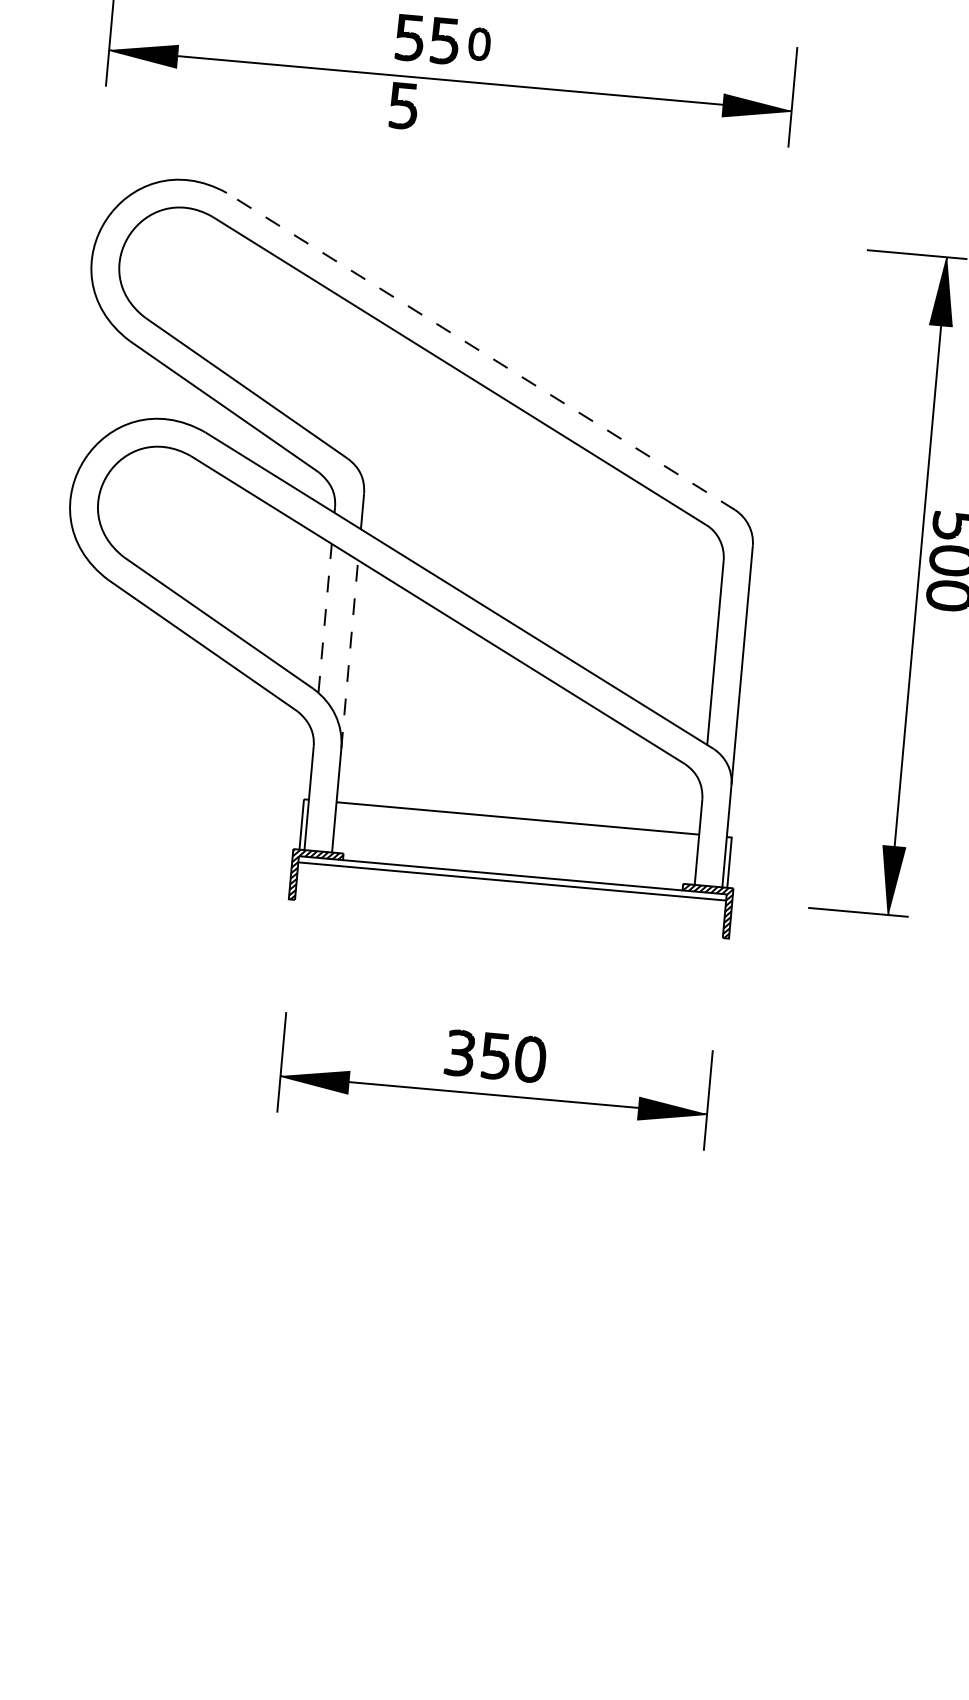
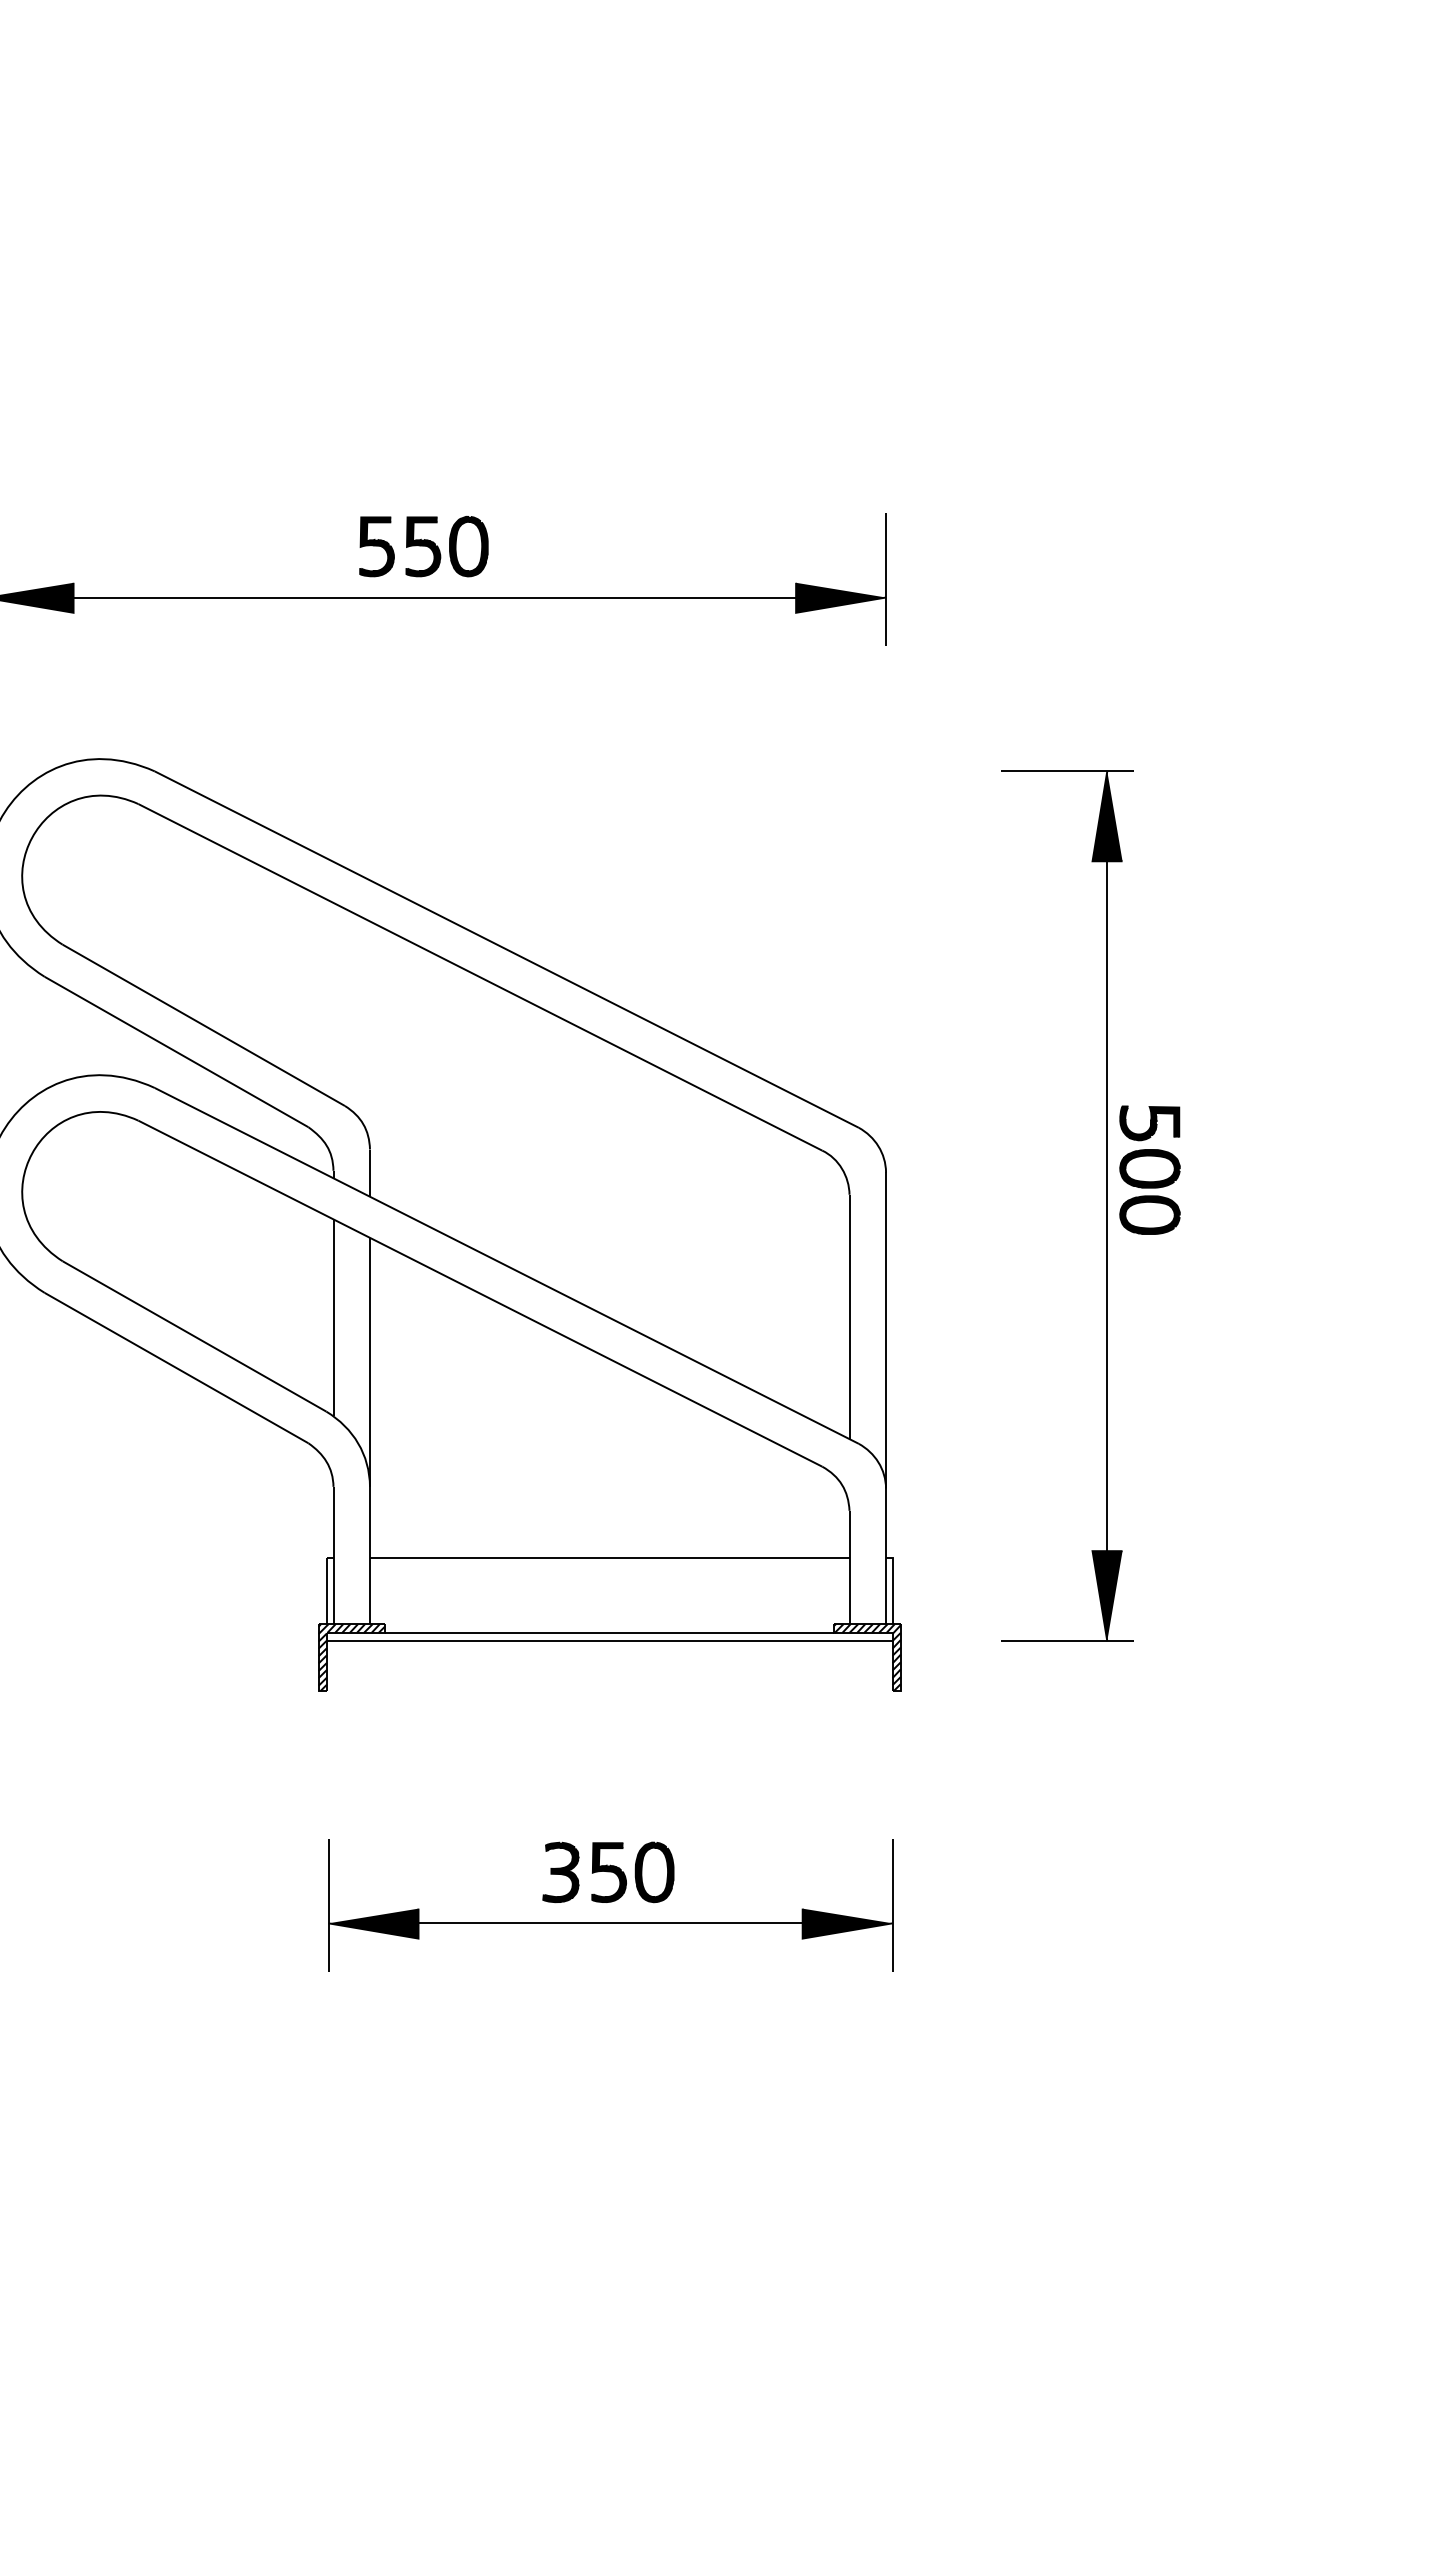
part: (479, 44) -> (468, 546), size x1.43
part: (403, 105) -> (376, 636), removed
line: (480, 351) -> (506, 949), dashed -> solid
line: (325, 618) -> (333, 1317), dashed -> solid
line: (350, 654) -> (370, 1362), dashed -> solid

